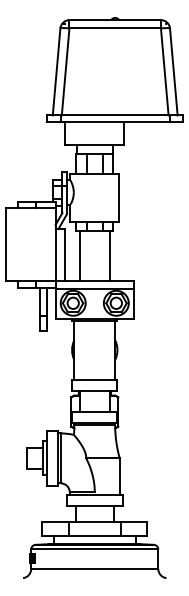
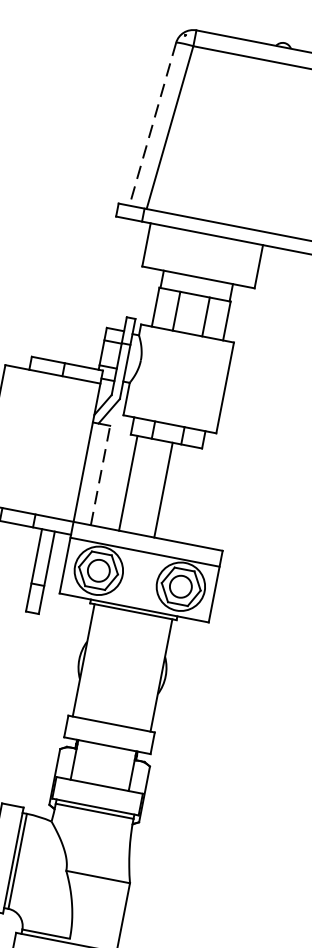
line: (56, 71) -> (152, 123), solid -> dashed
line: (64, 254) -> (100, 474), solid -> dashed
line: (110, 256) -> (164, 491), moved

